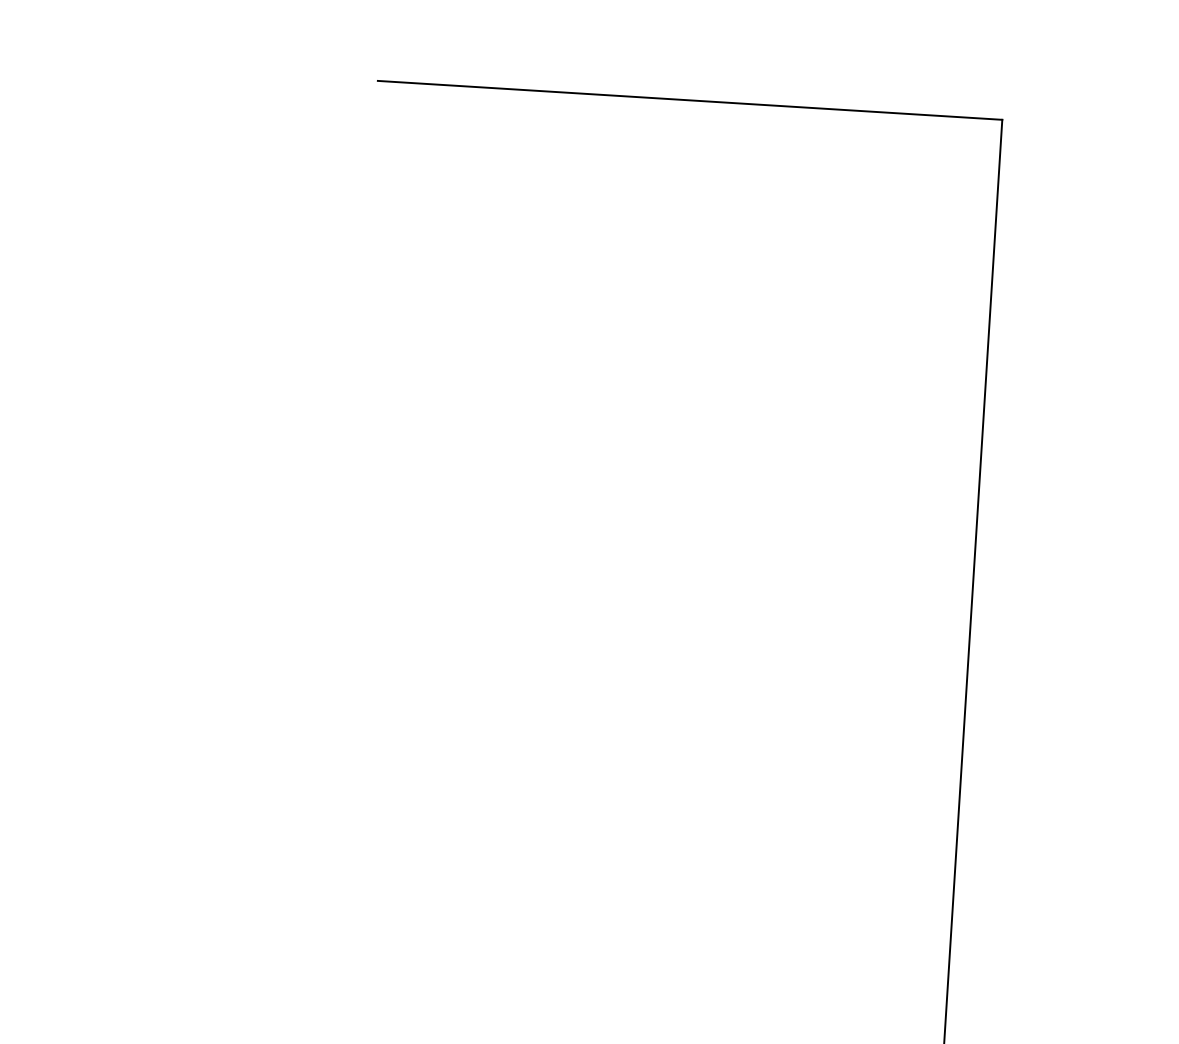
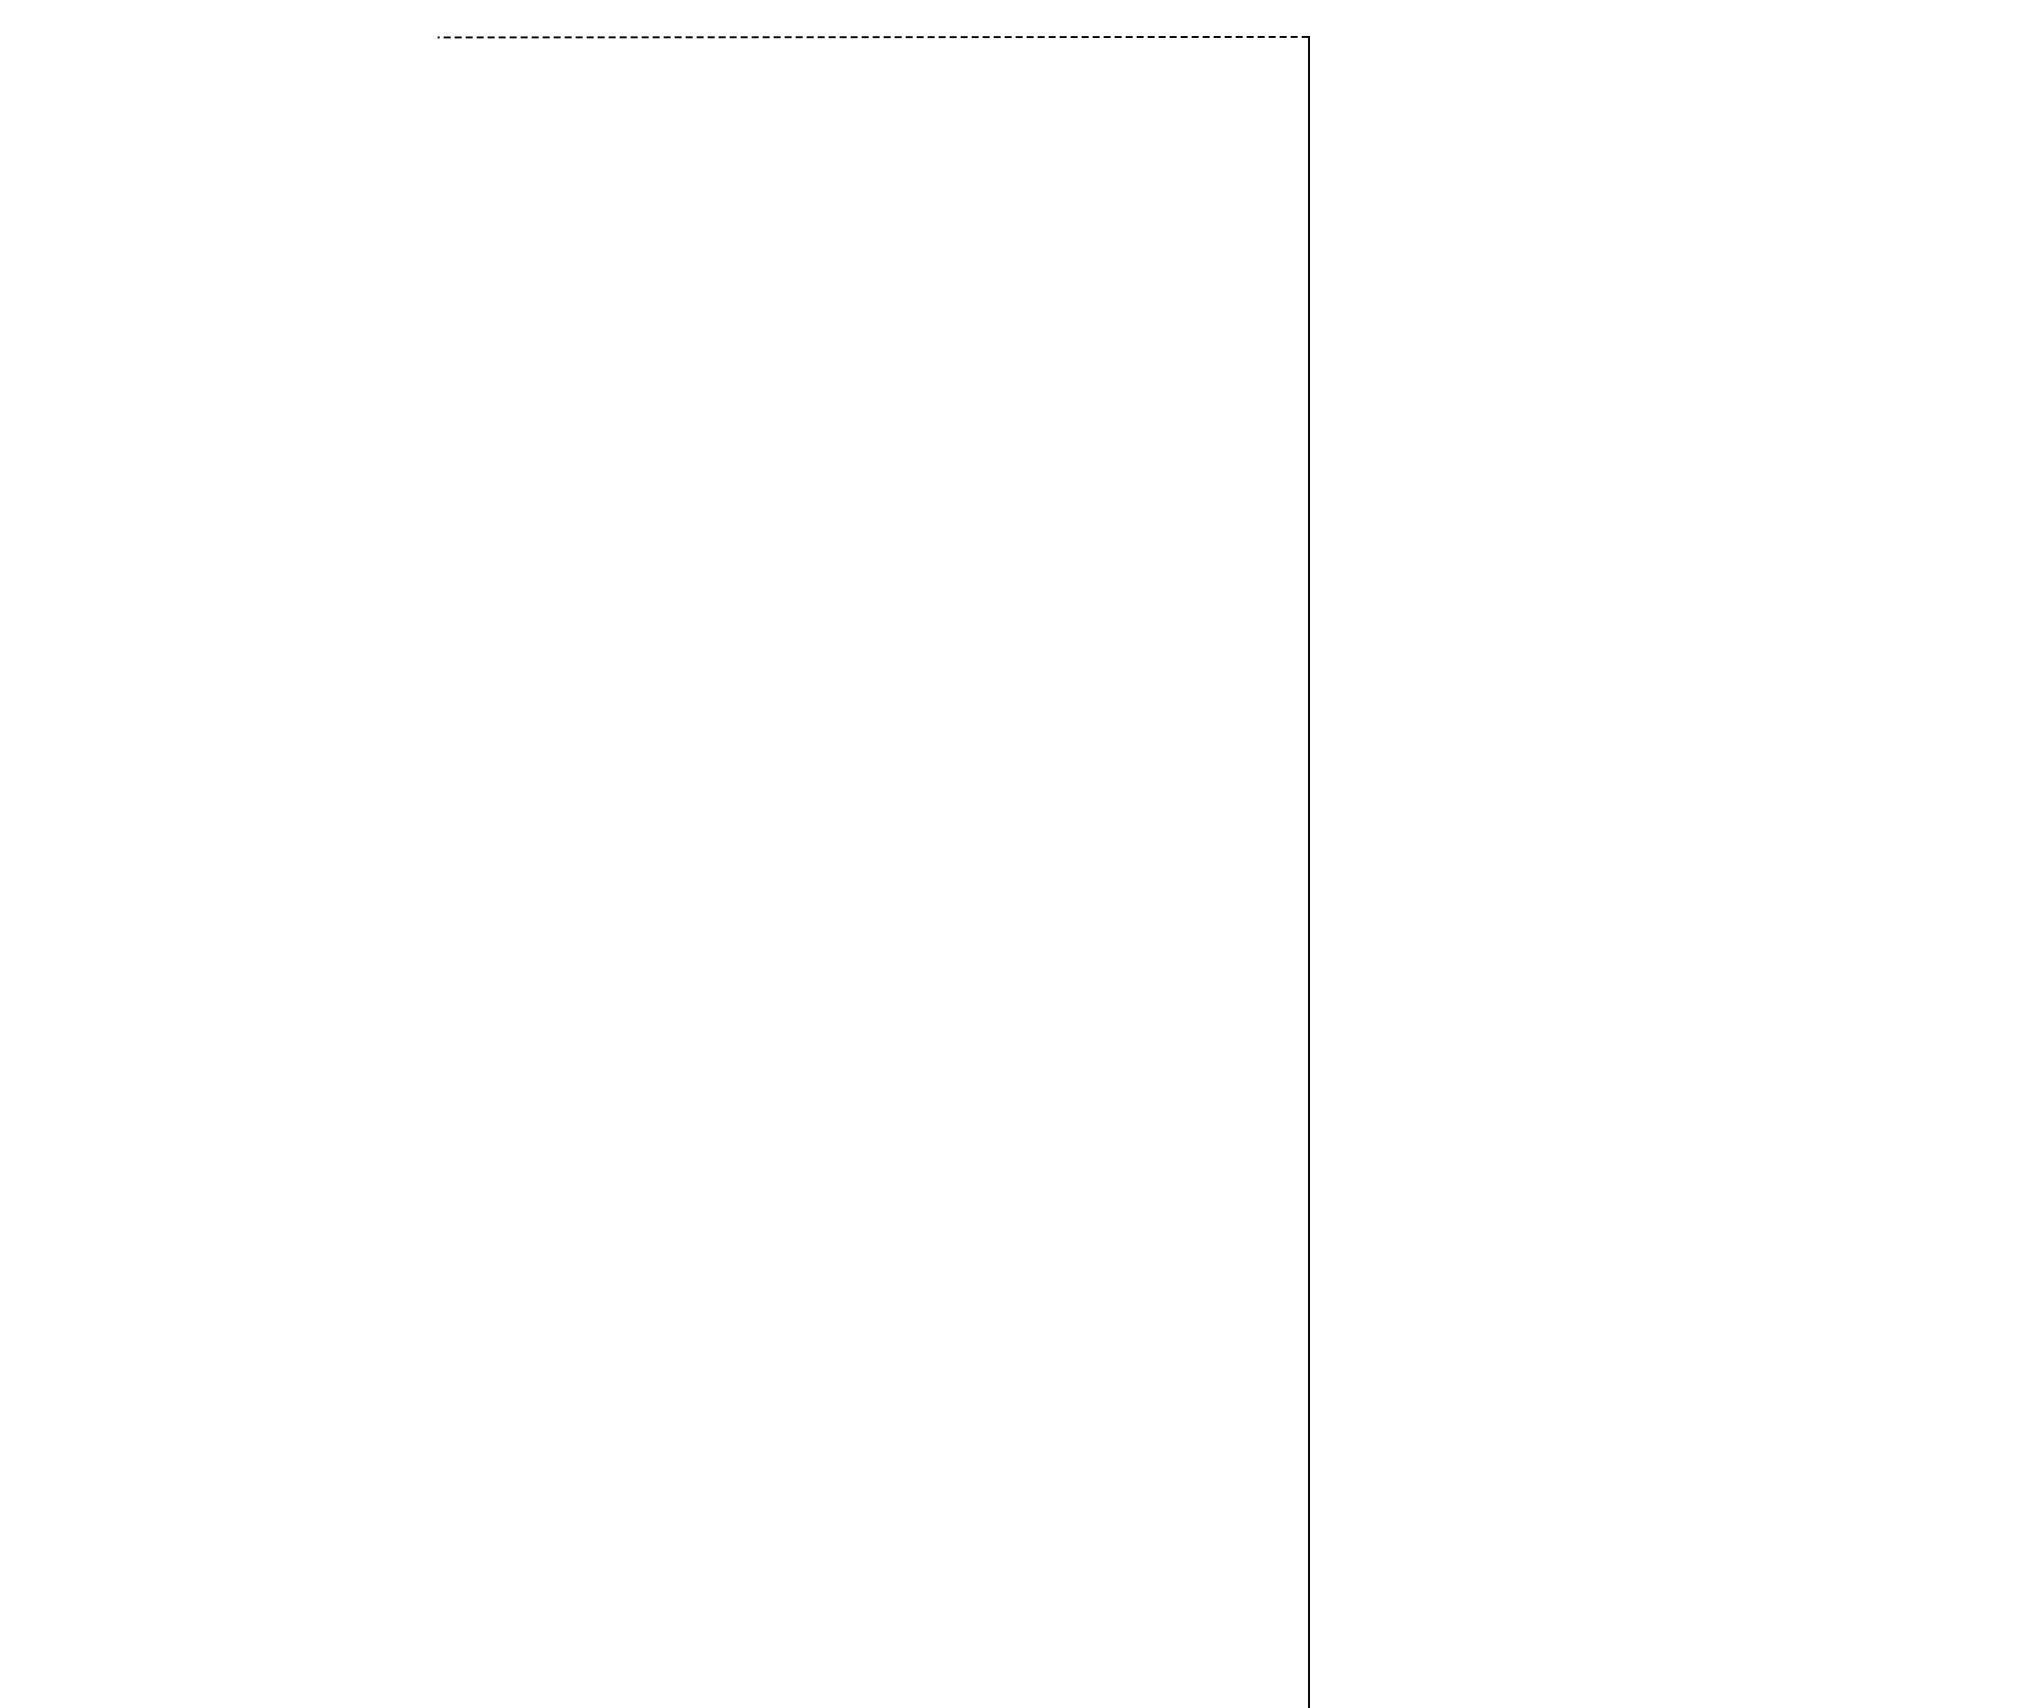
line: (690, 100) -> (873, 37), solid -> dashed

